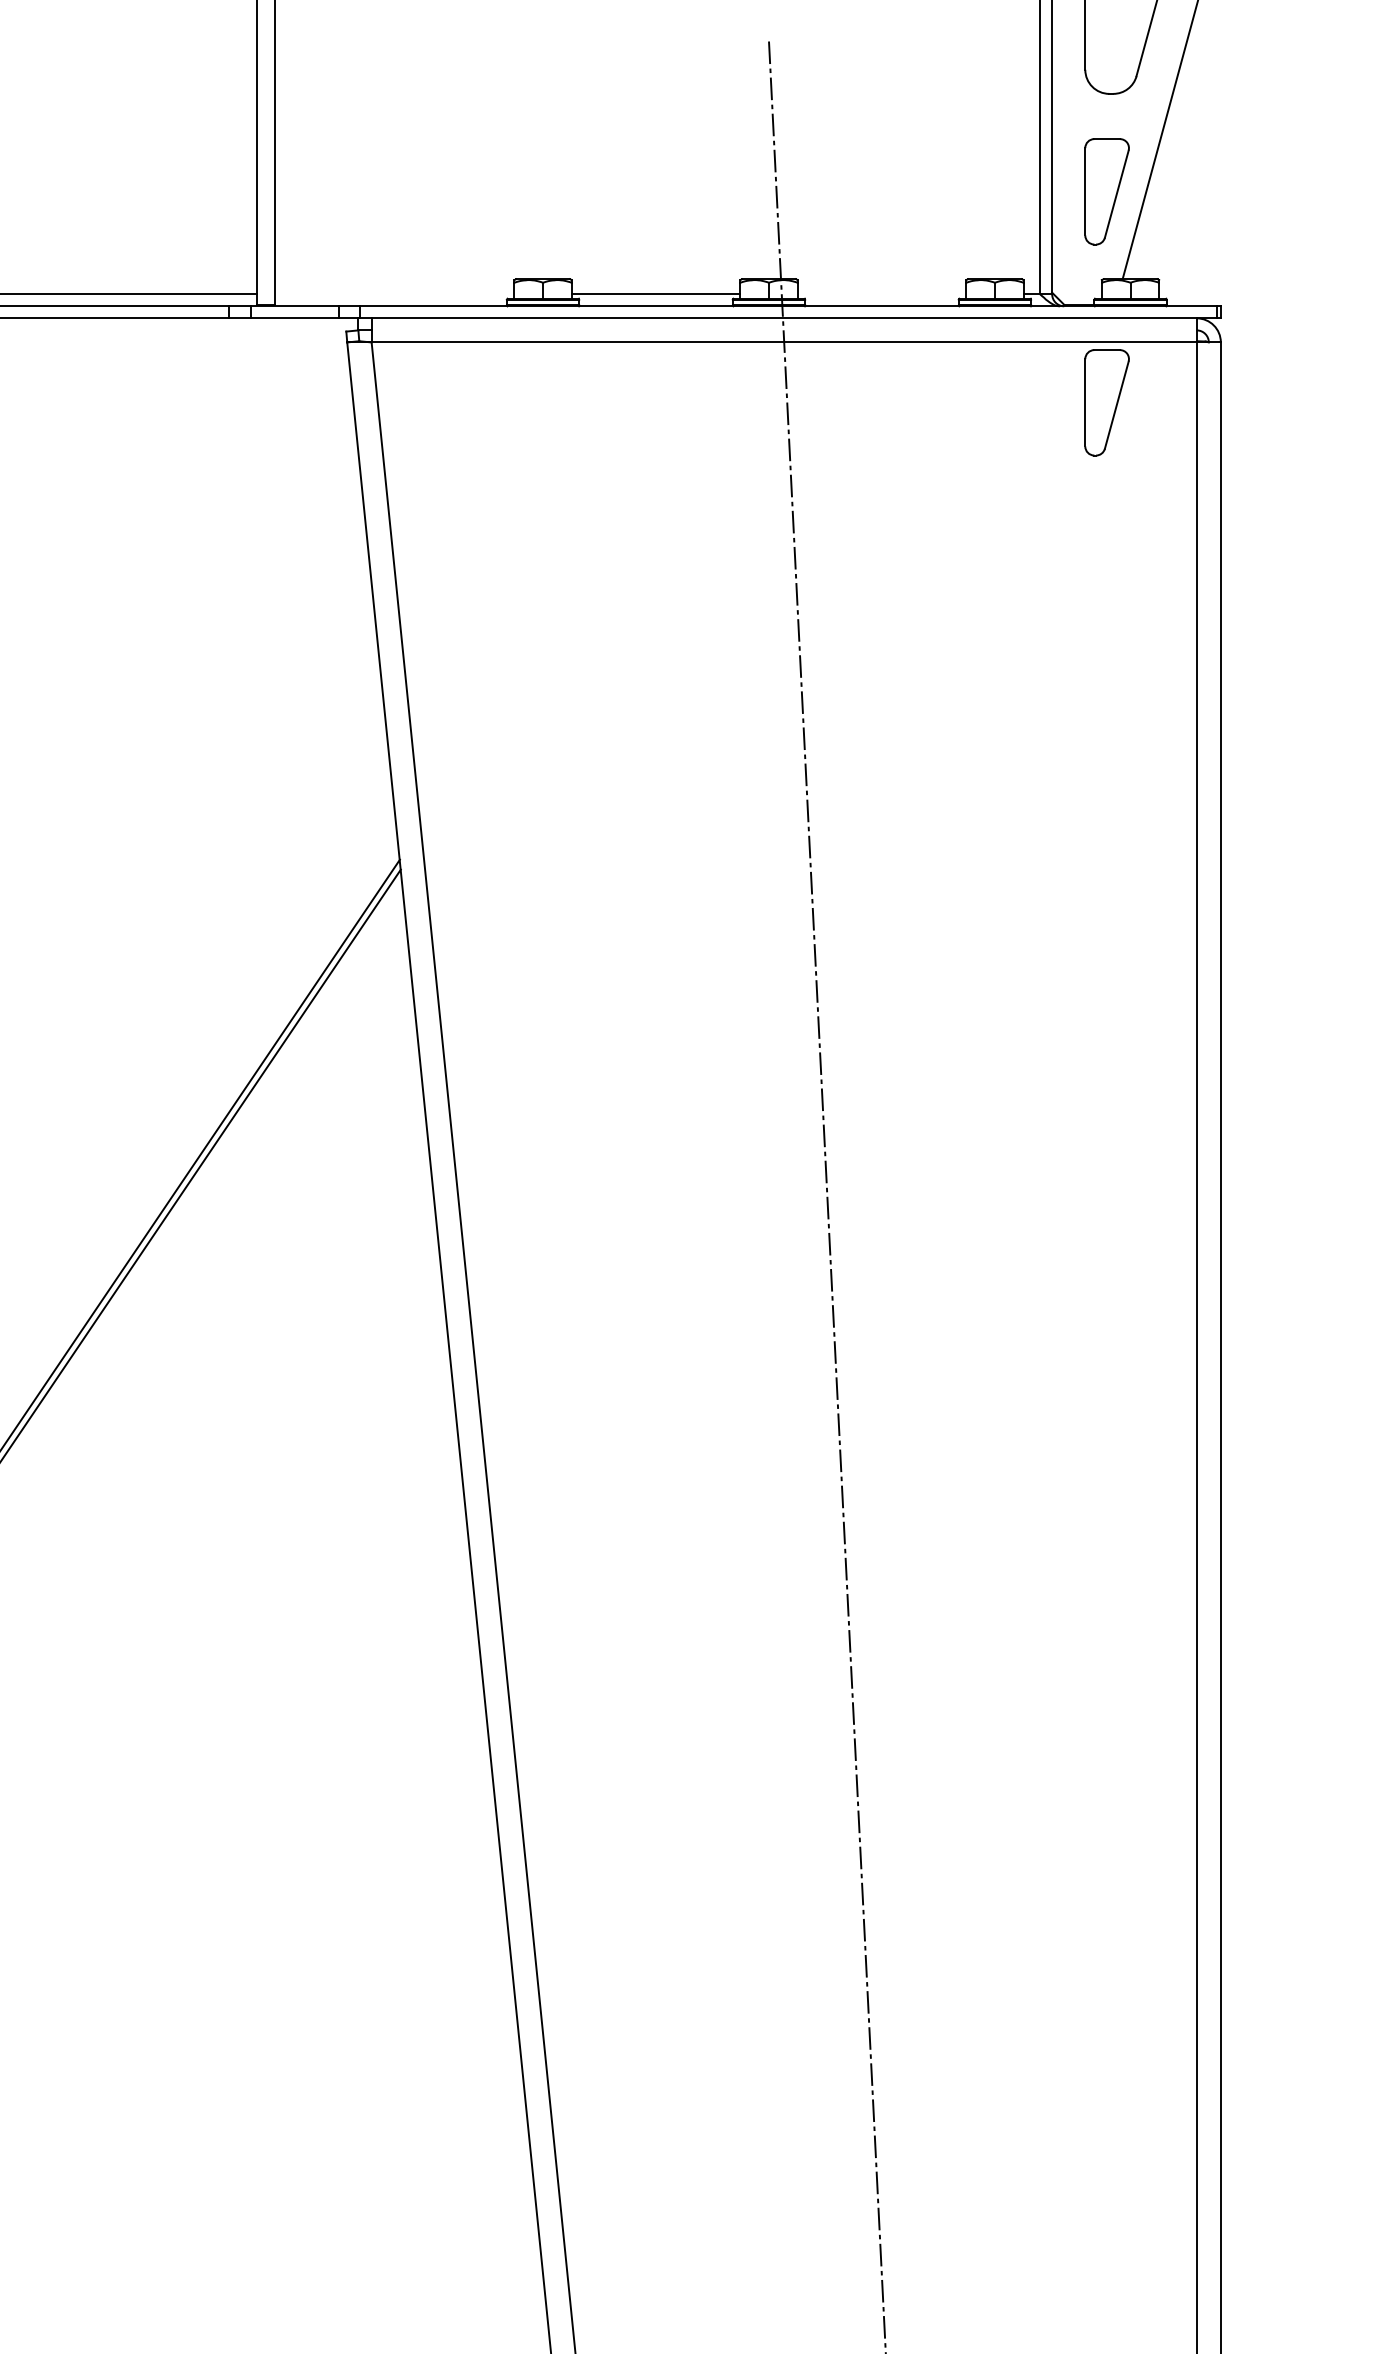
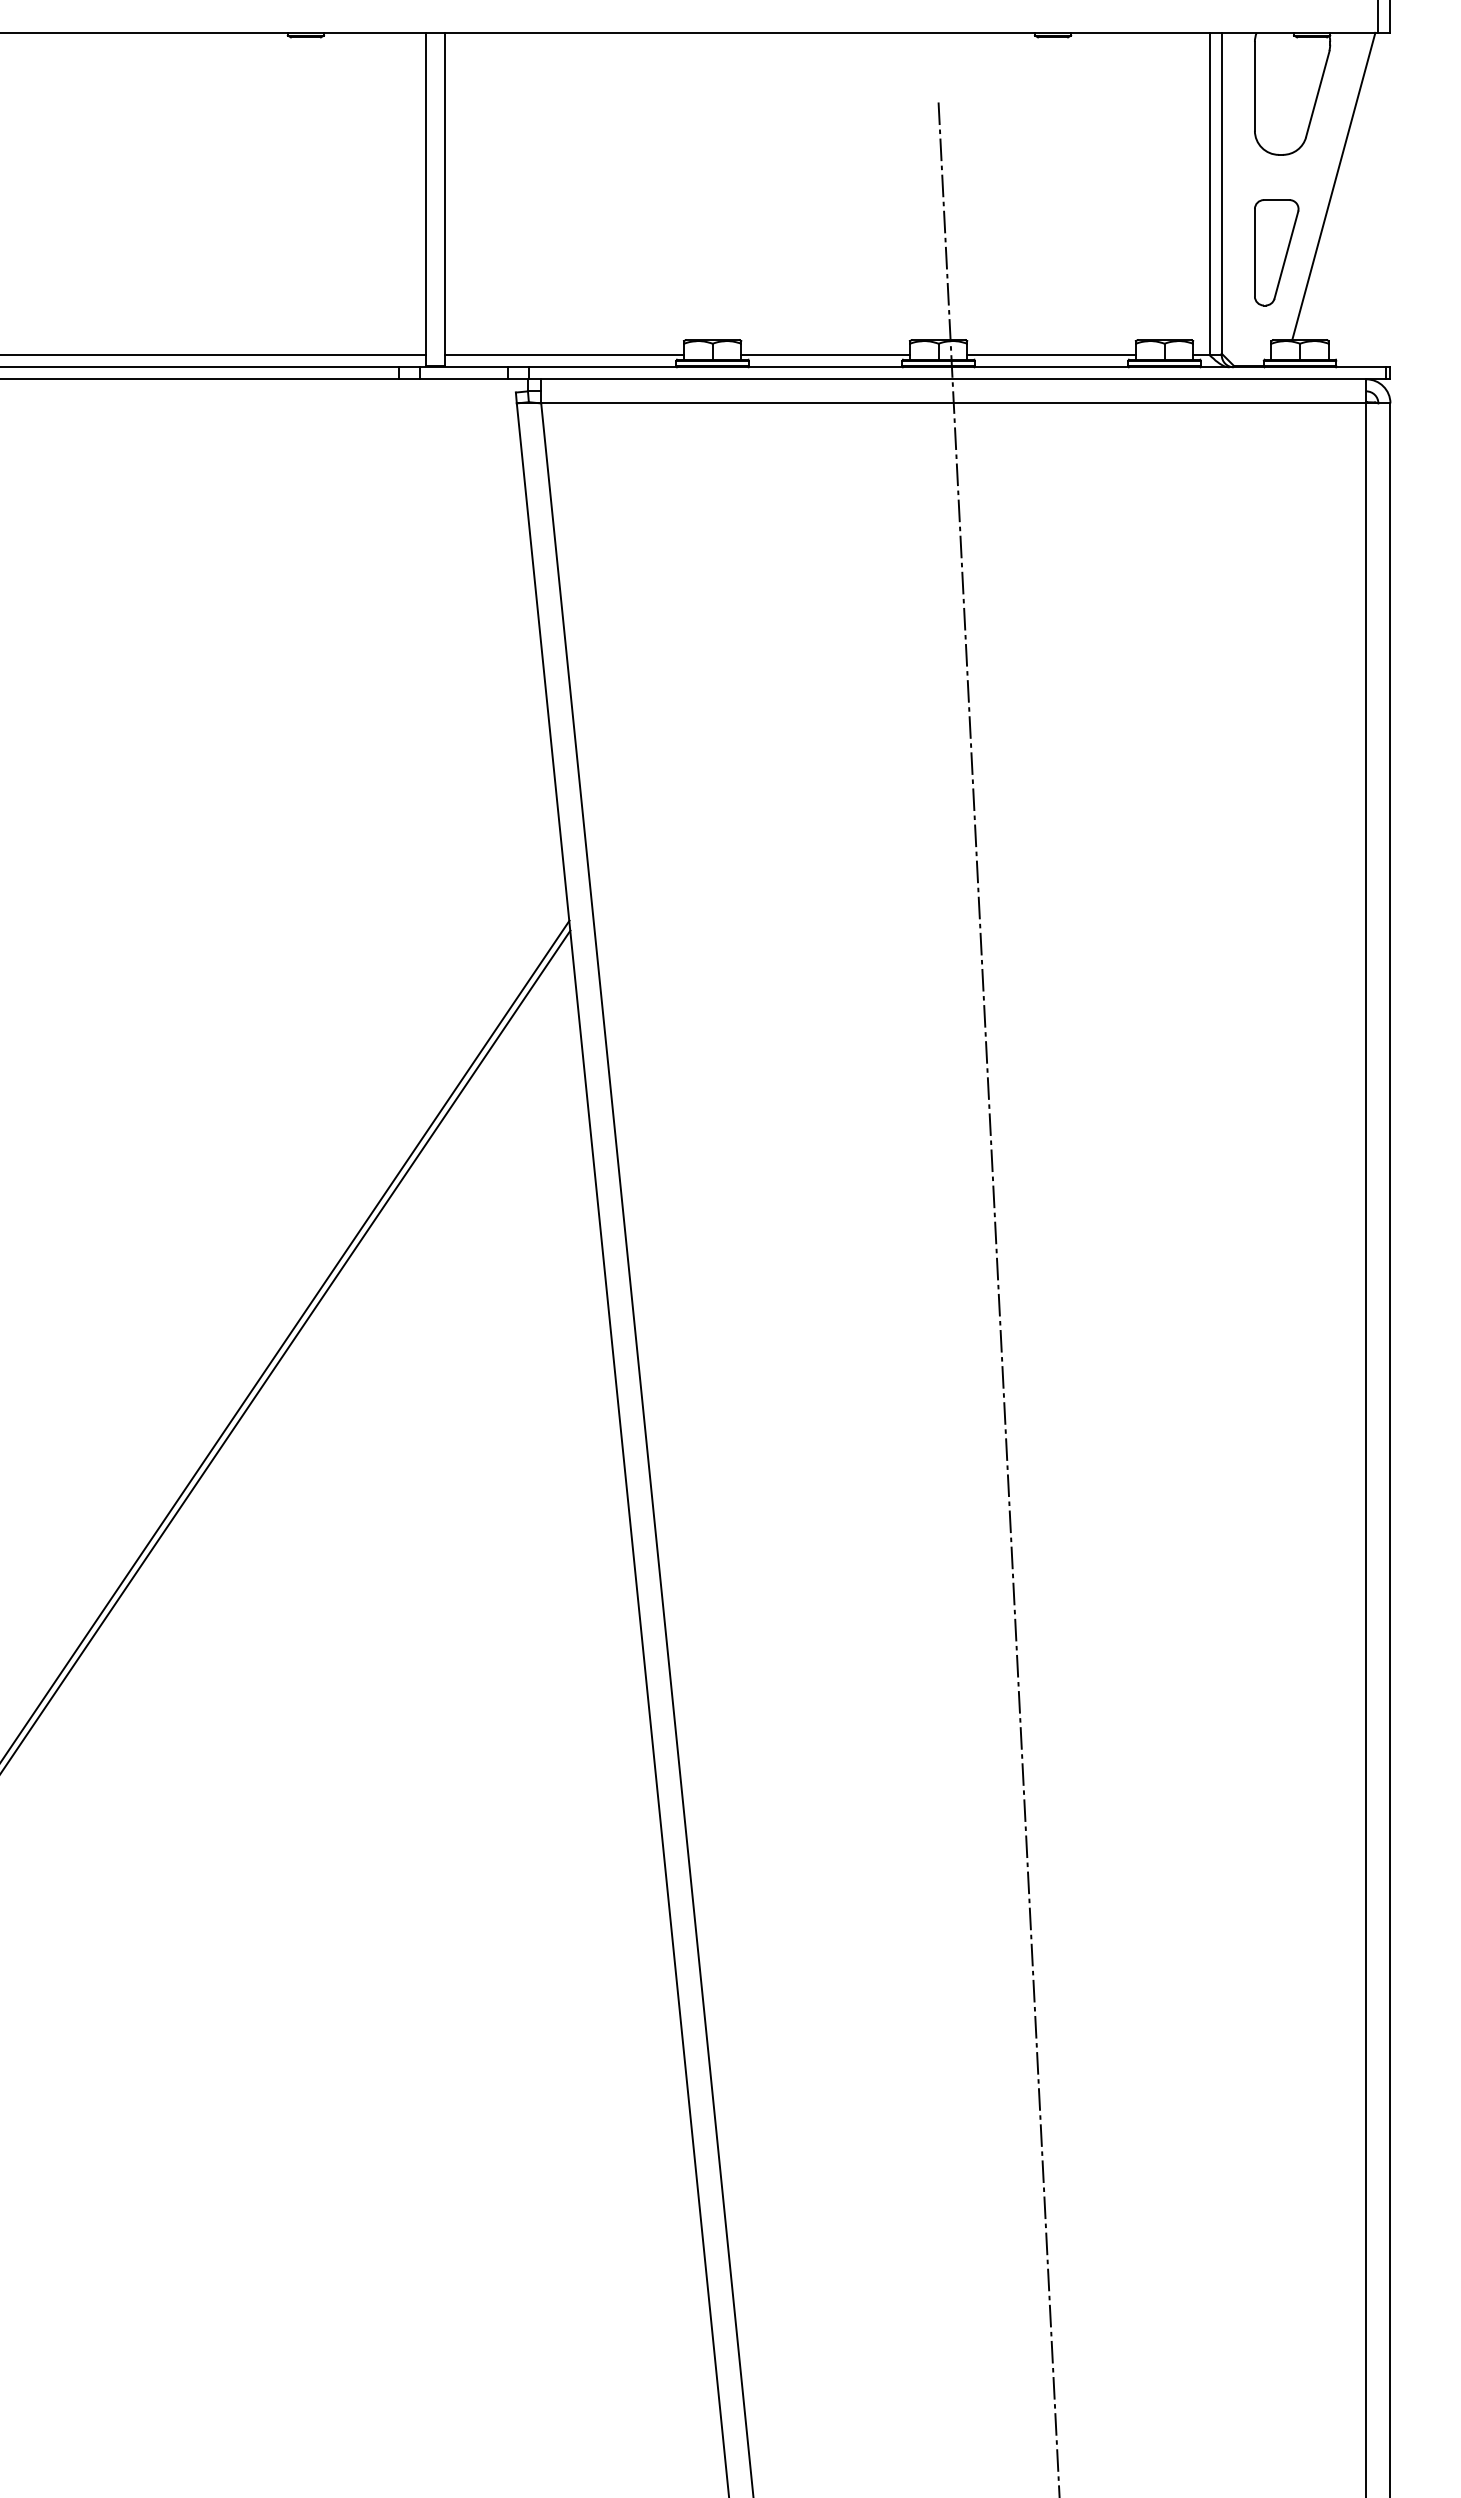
line: (394, 294) -> (564, 355), added
line: (881, 294) -> (1051, 355), added
part: (1106, 402) -> (1276, 463), removed

